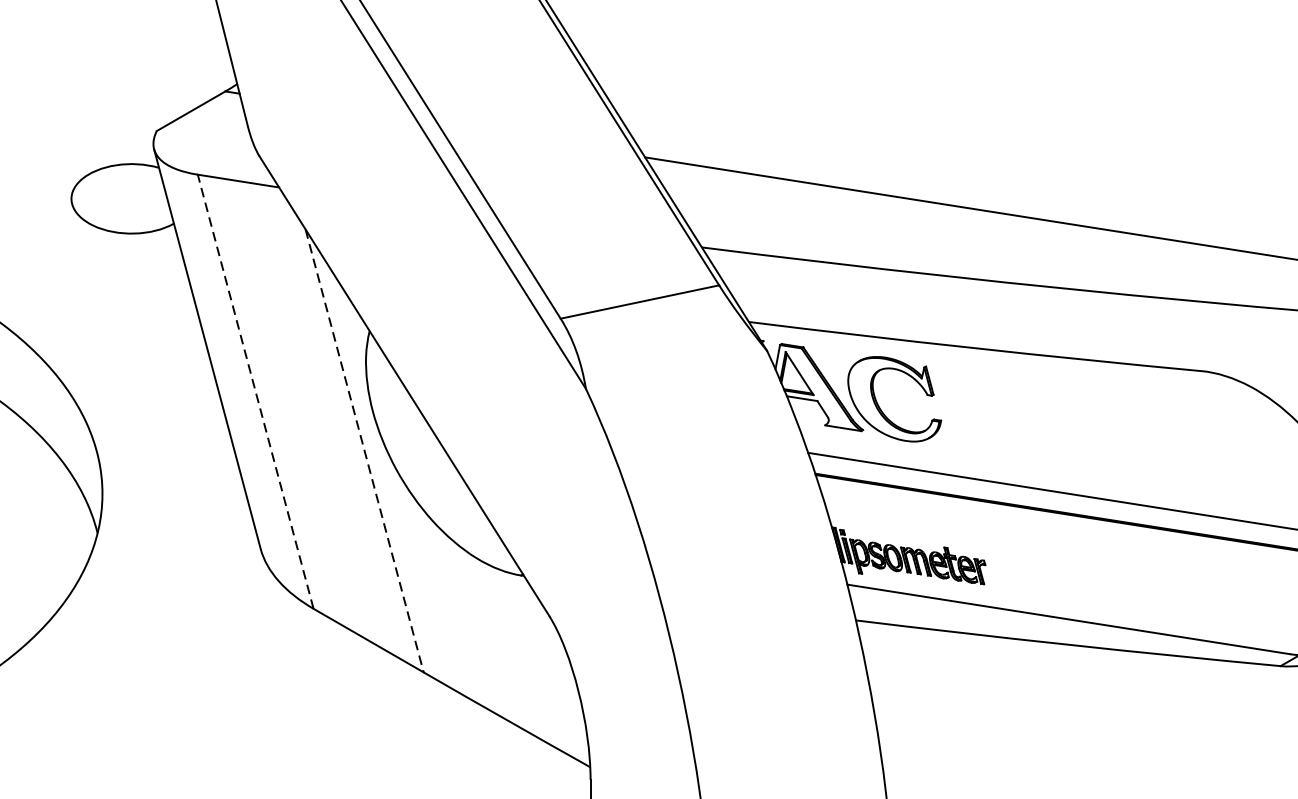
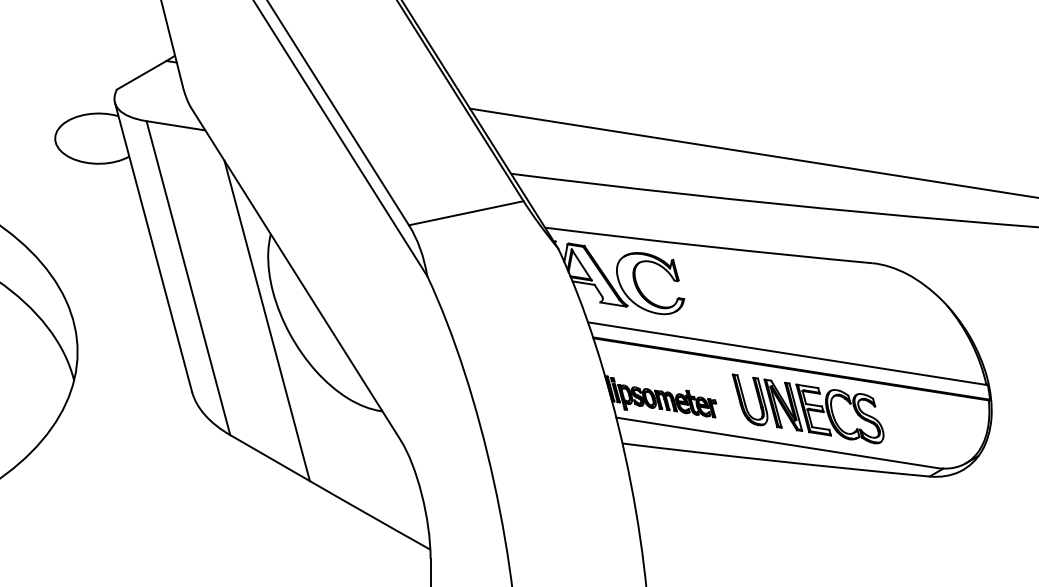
line: (255, 390) -> (188, 277), dashed -> solid
line: (365, 450) -> (267, 320), dashed -> solid
part: (1111, 572) -> (807, 408), added

